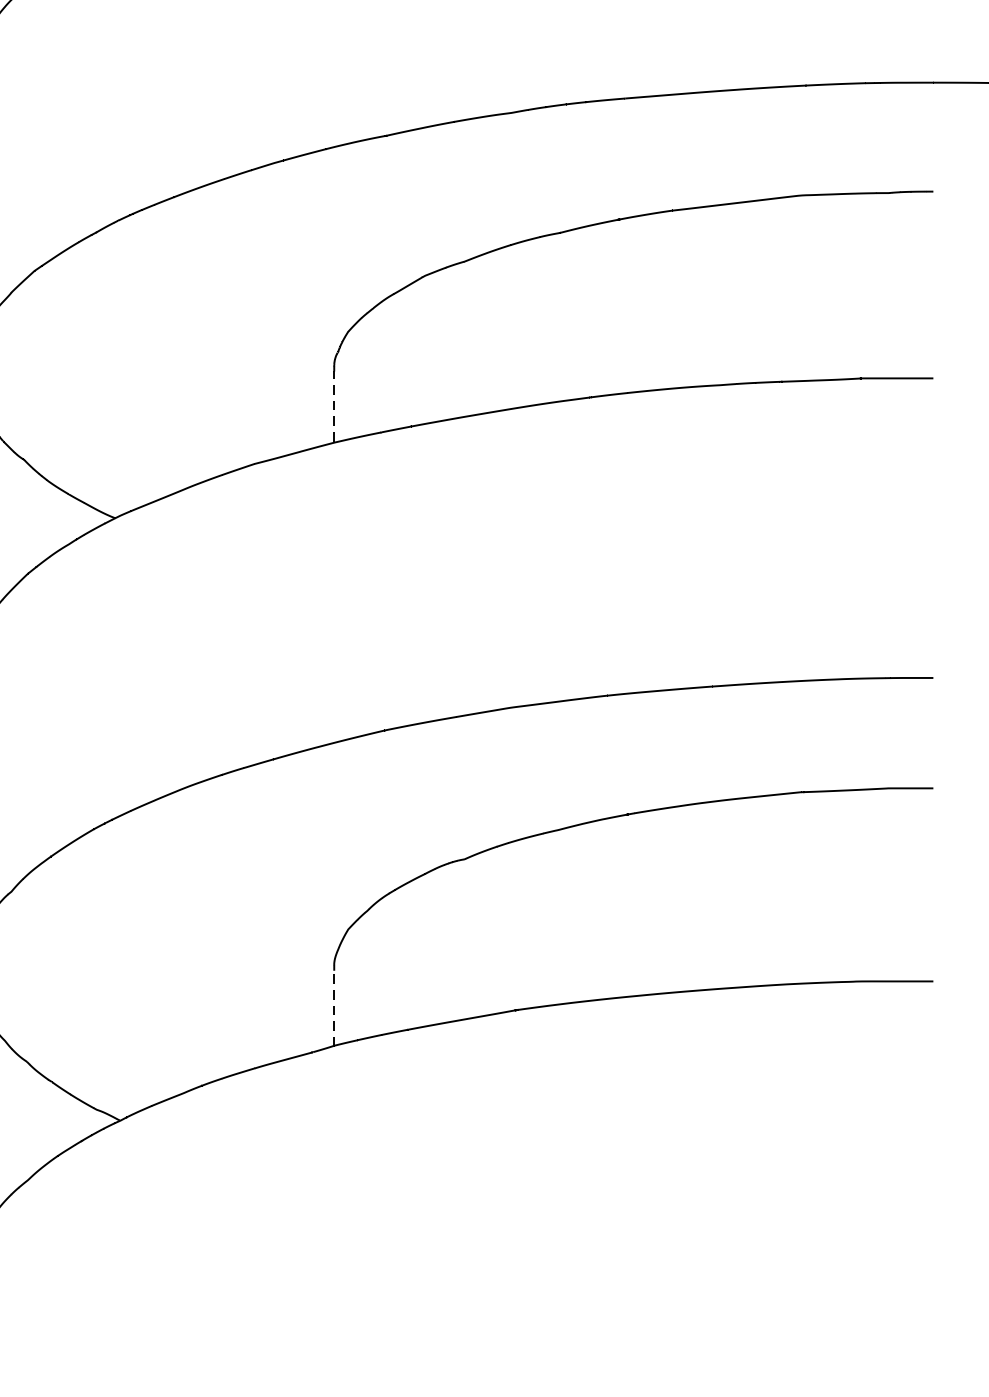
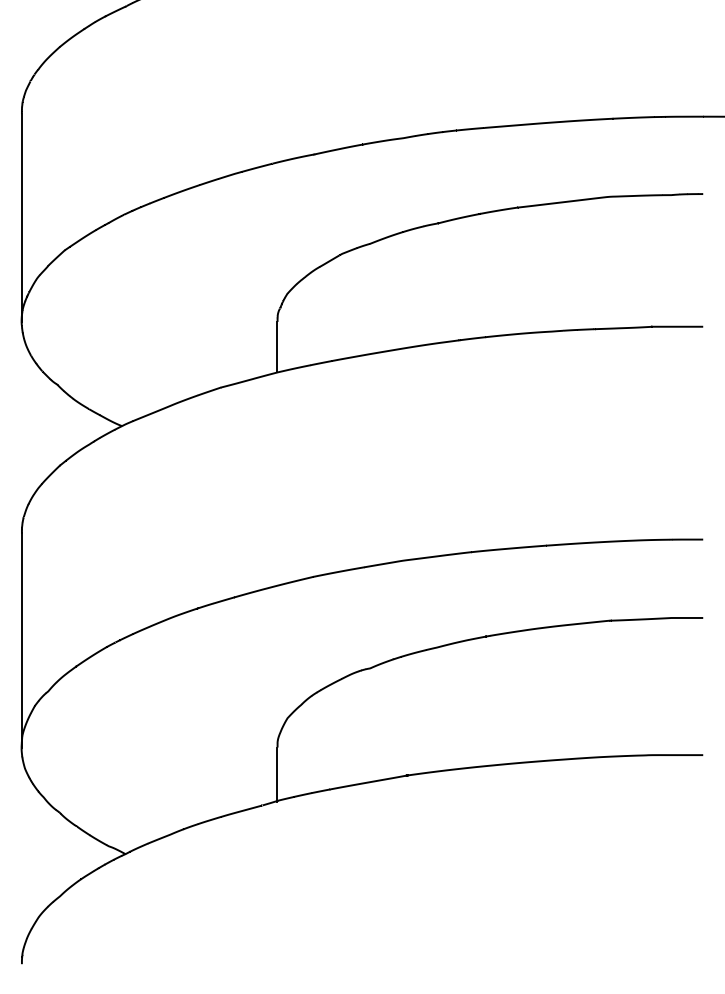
line: (334, 406) -> (277, 346), dashed -> solid
line: (334, 1008) -> (277, 774), dashed -> solid

